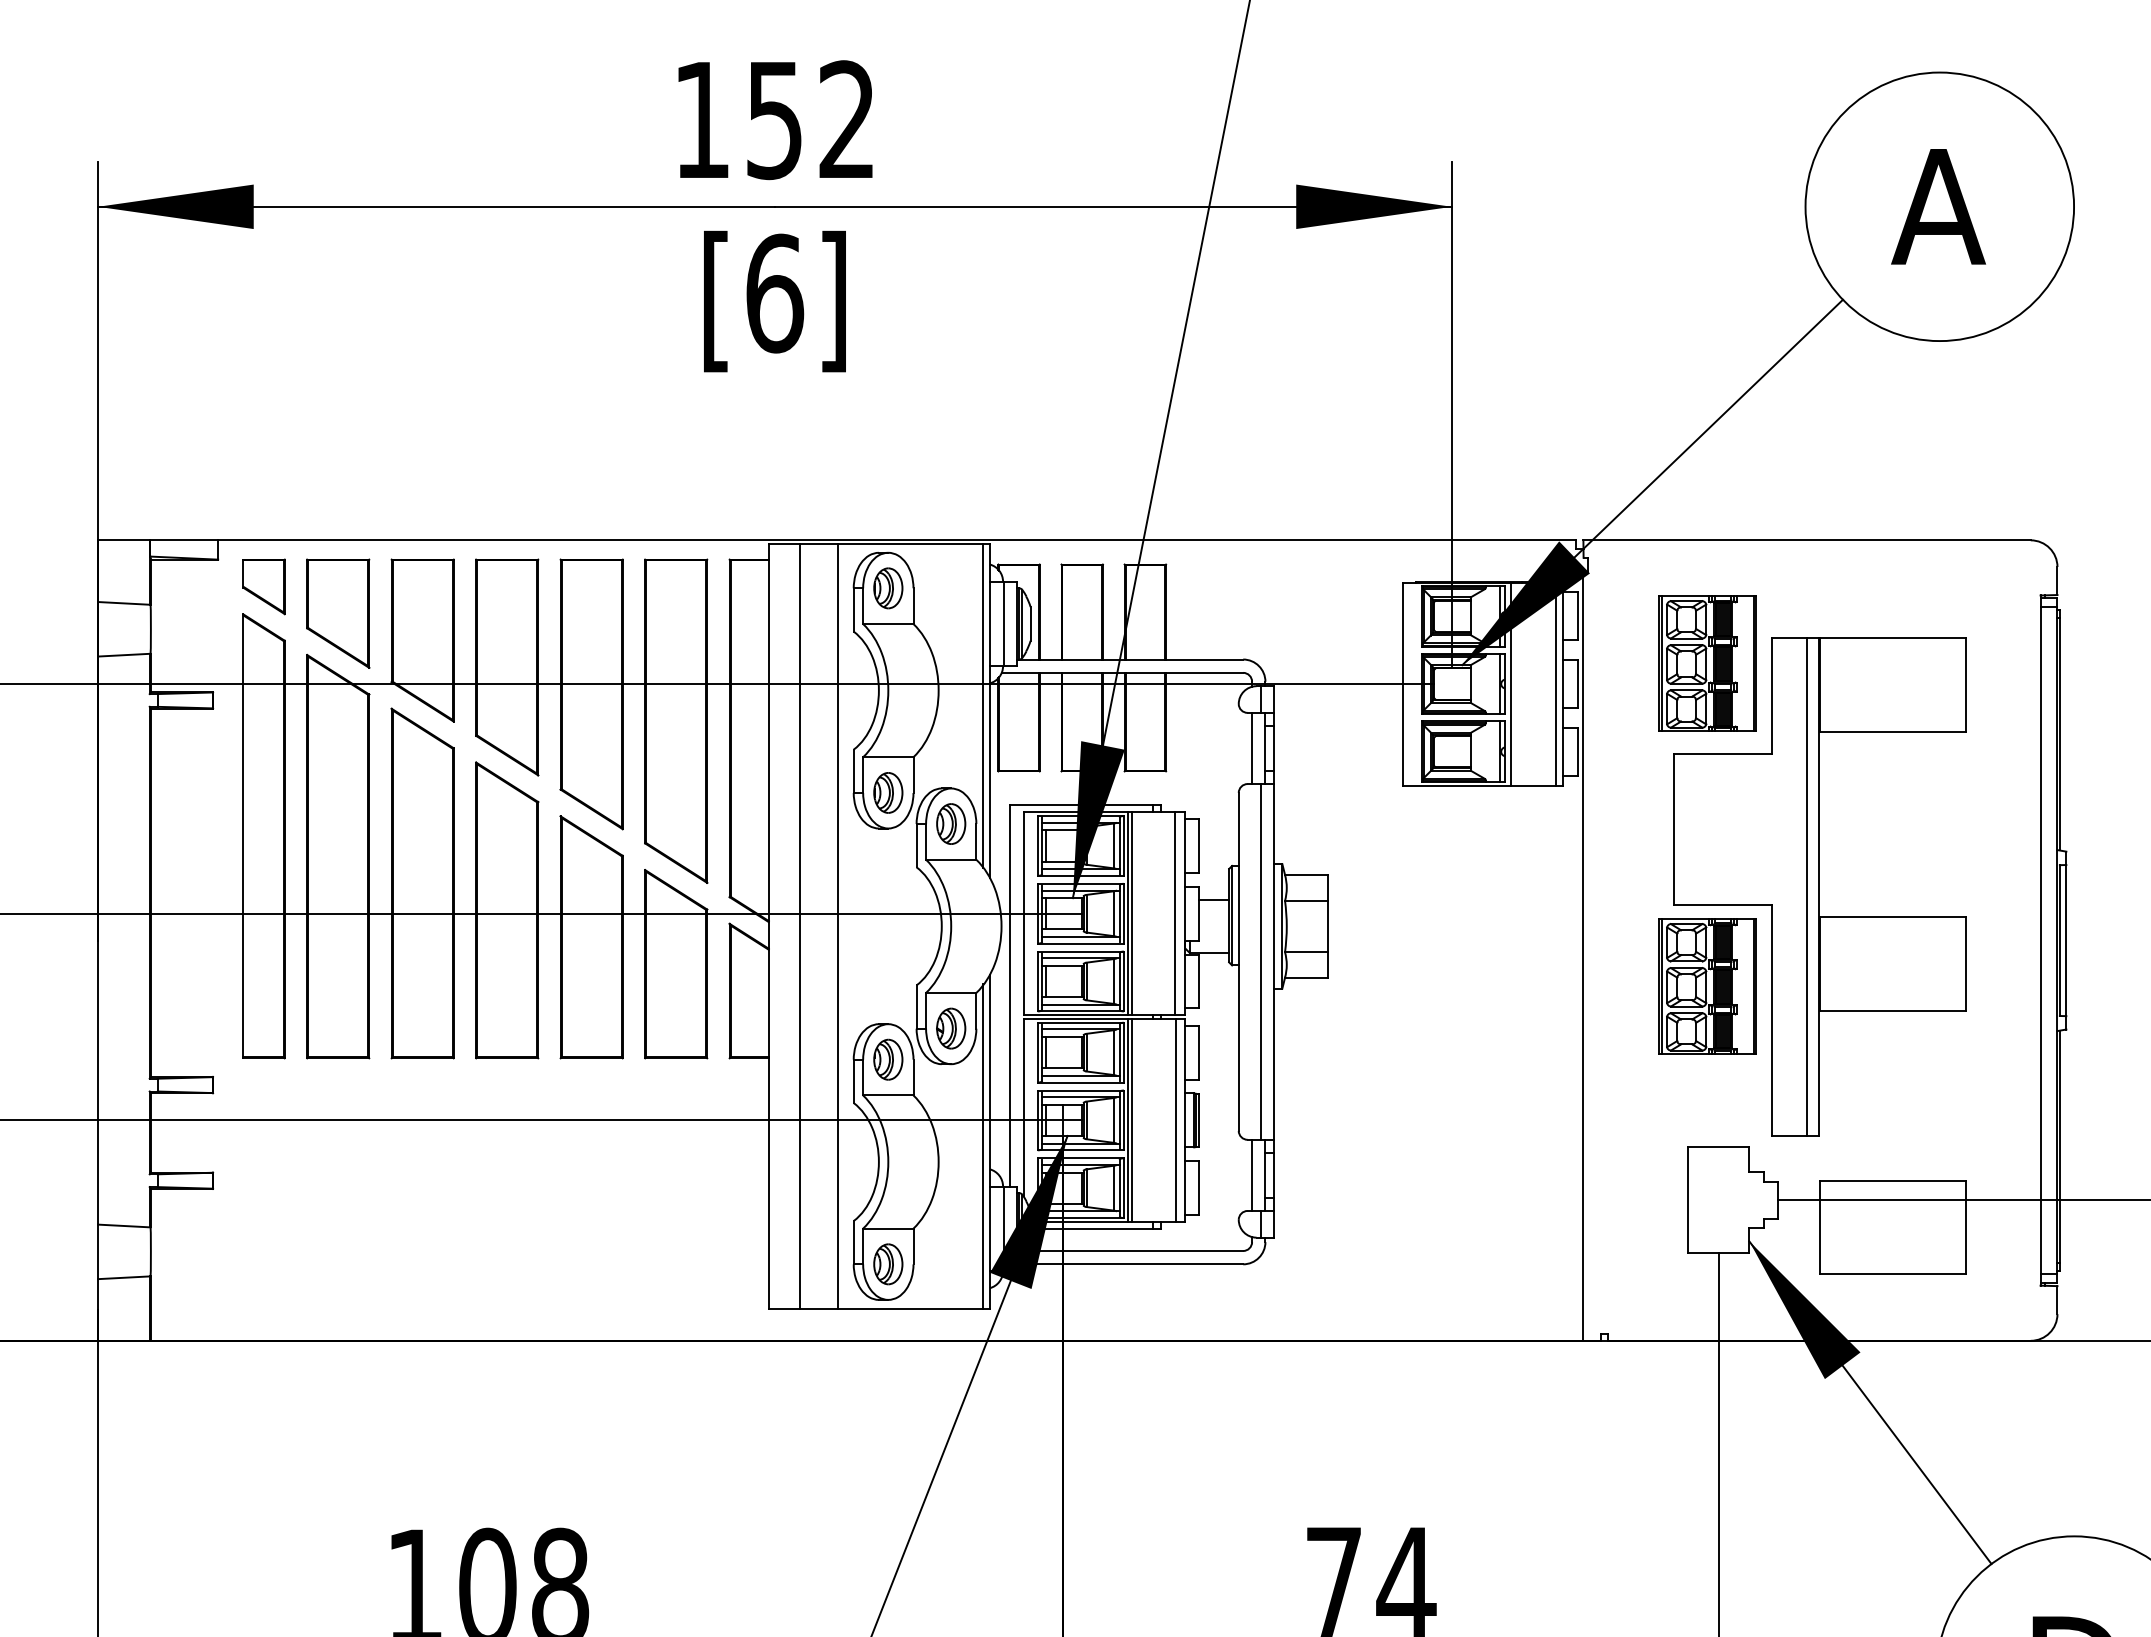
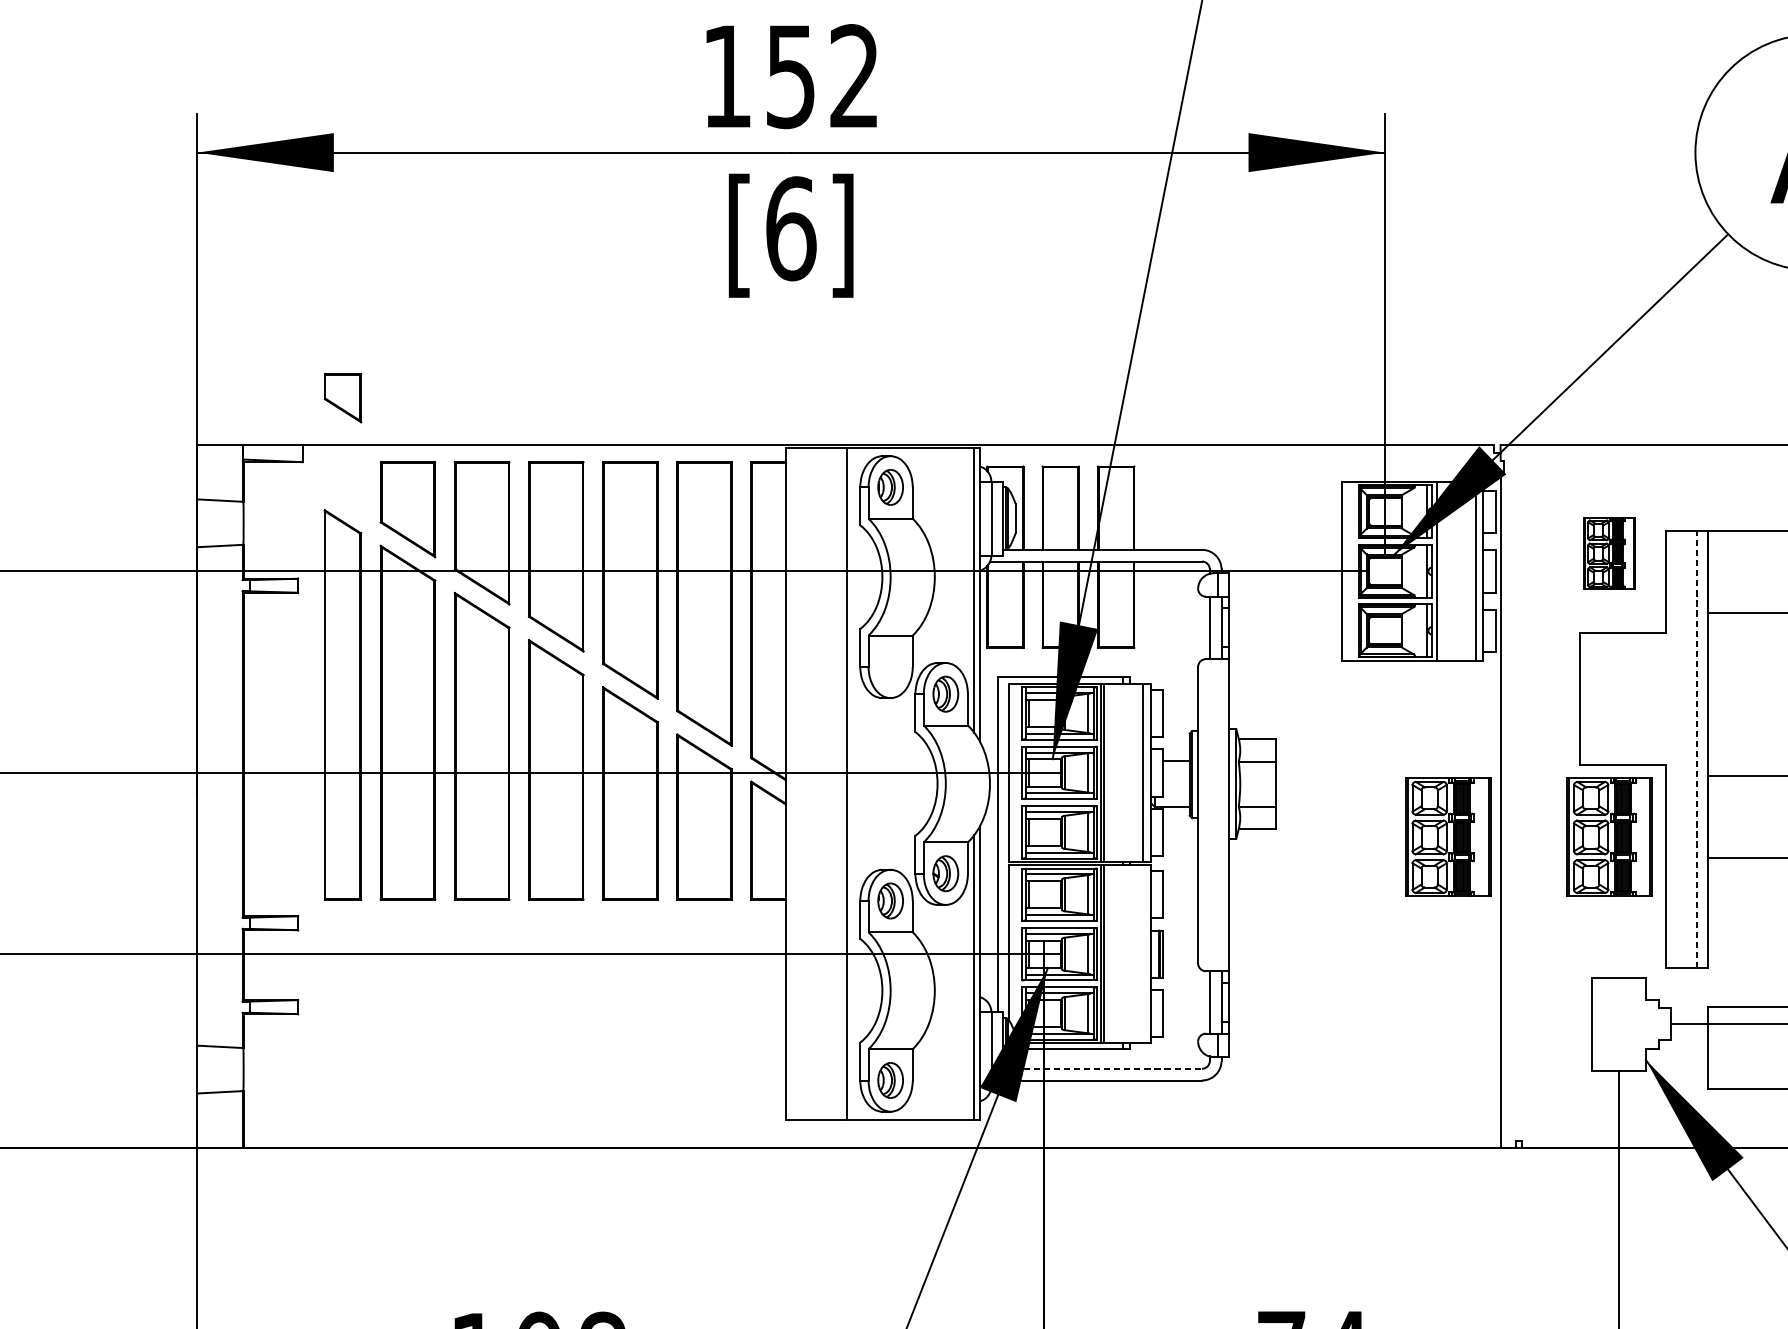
part: (263, 586) -> (342, 398), moved
part: (1707, 663) -> (1609, 553), size x0.6
part: (888, 792) -> (890, 666), removed
line: (1806, 886) -> (1696, 748), solid -> dashed
line: (800, 925) -> (813, 783), removed
line: (1261, 961) -> (1218, 814), removed
part: (1523, 986) -> (1447, 836), added
line: (1175, 1120) -> (1142, 954), removed
line: (1136, 1250) -> (1108, 1068), solid -> dashed

